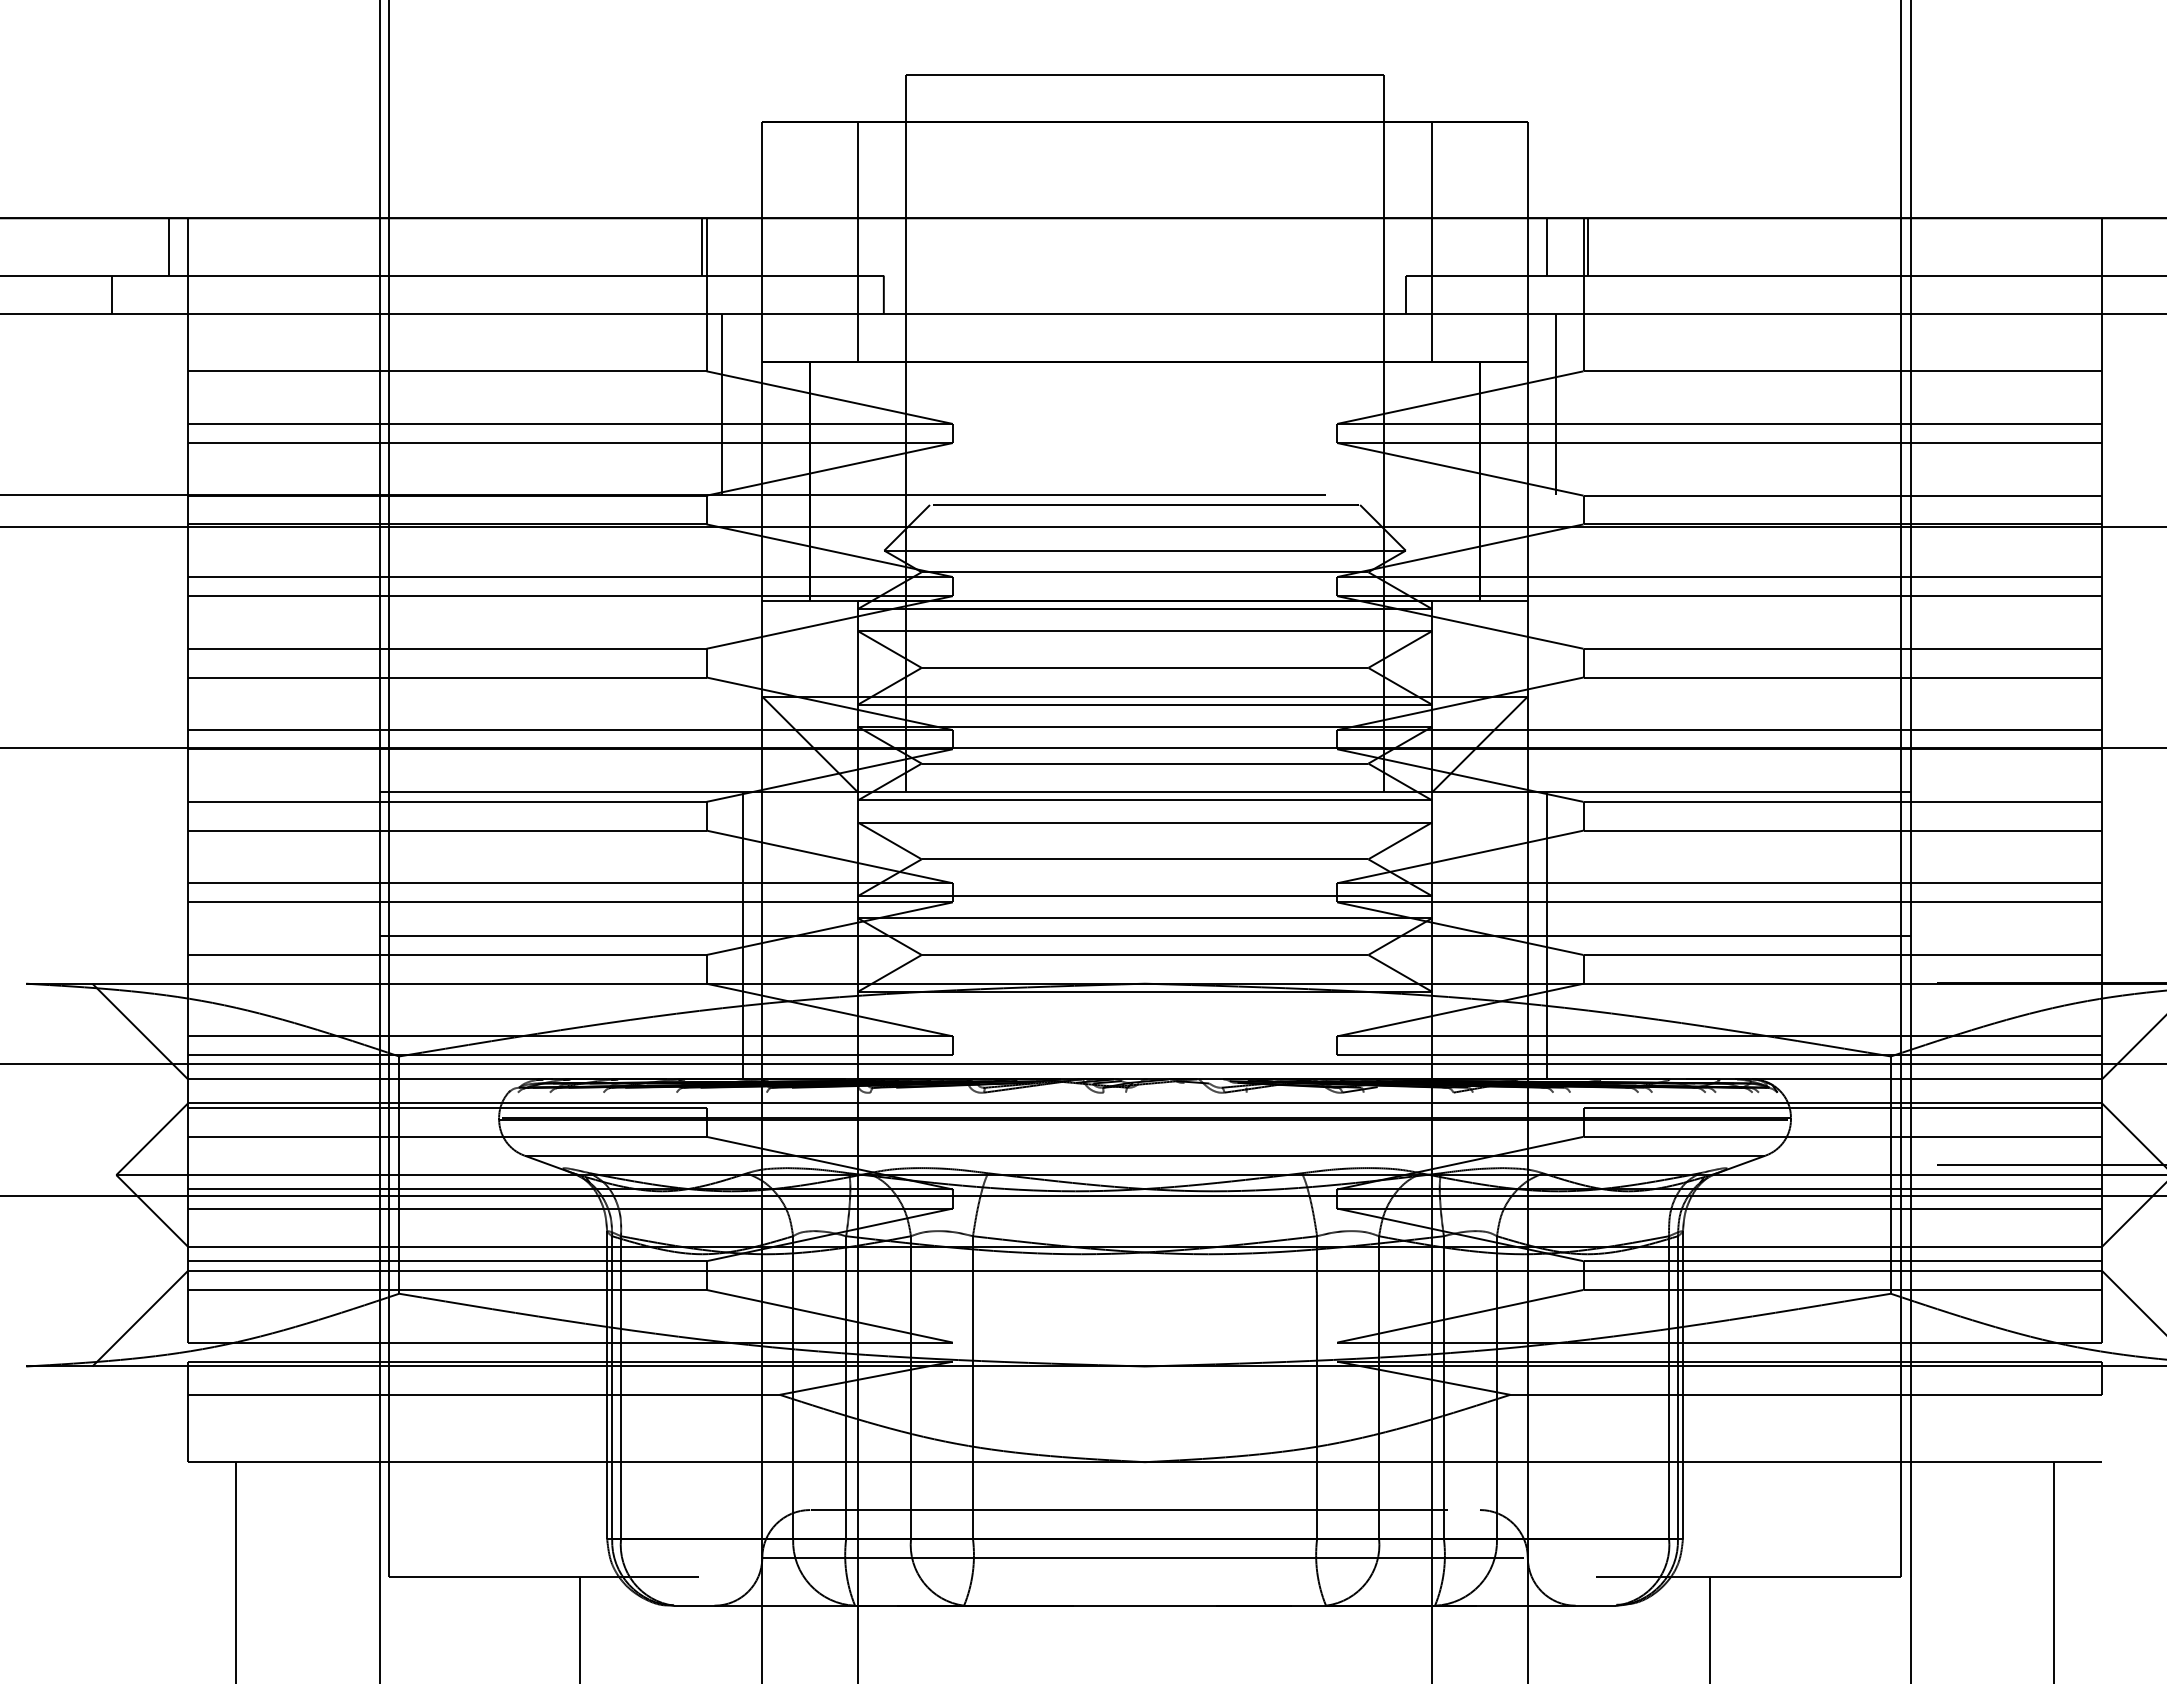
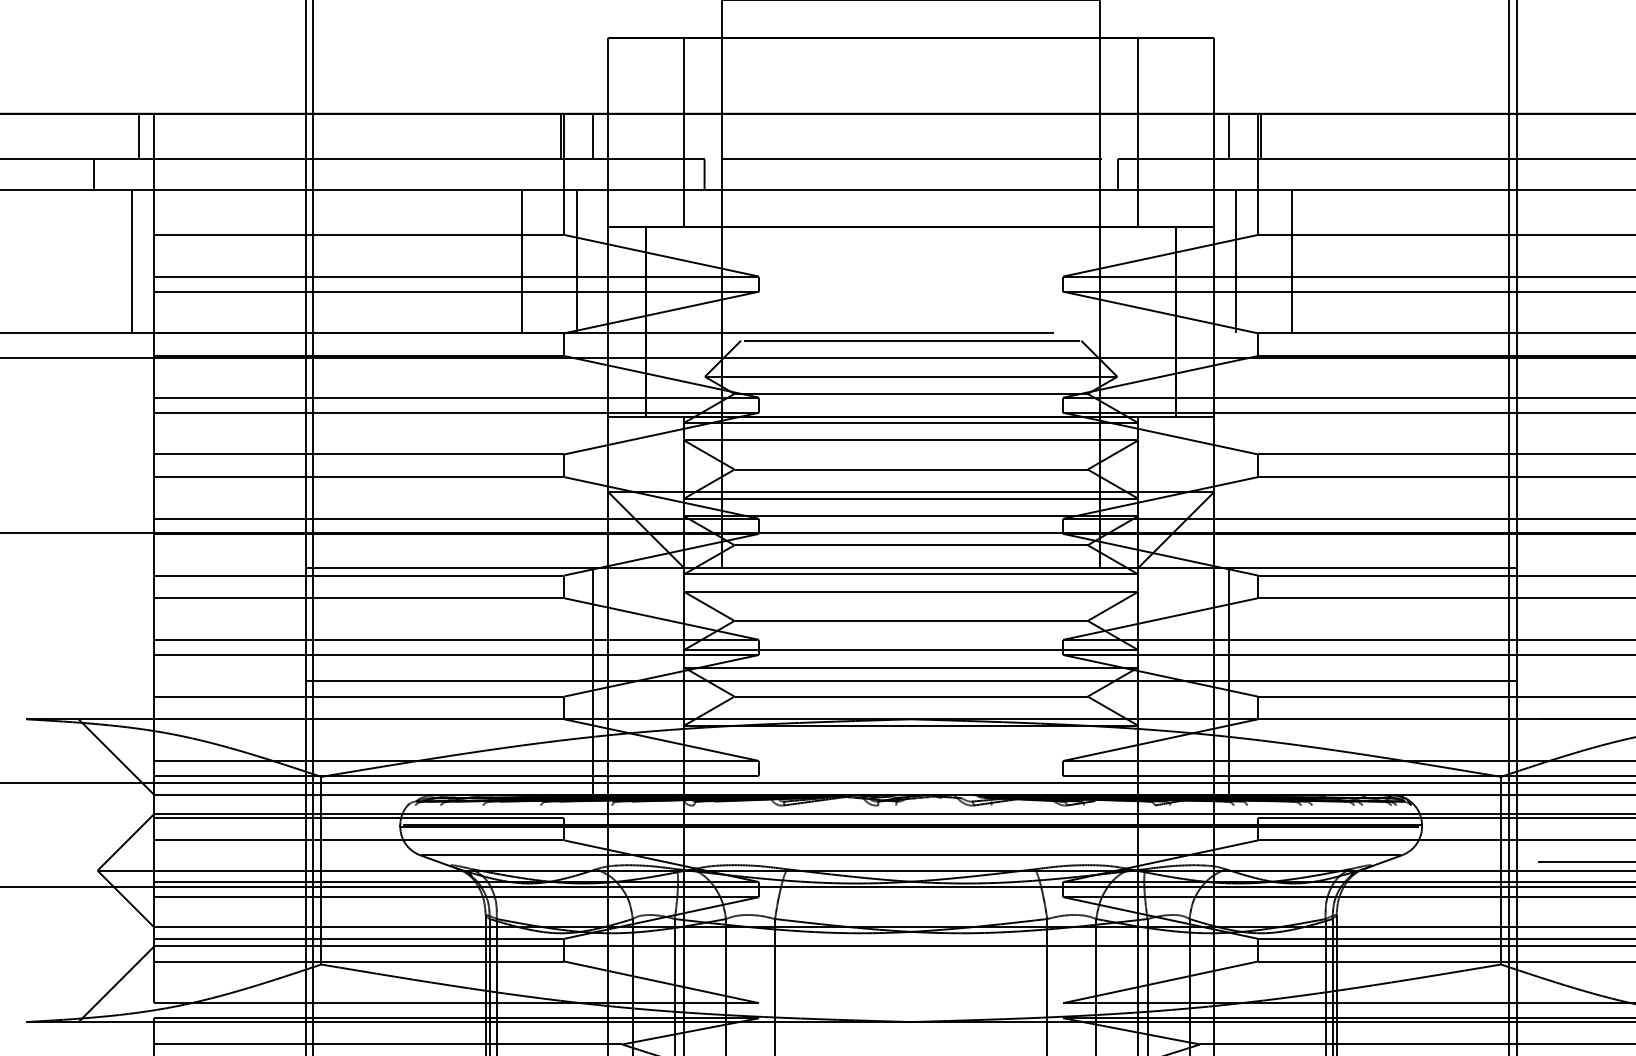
line: (743, 246) -> (593, 136), added
line: (1145, 275) -> (911, 159), added
line: (159, 404) -> (131, 261), added
line: (652, 404) -> (521, 261), added
line: (1625, 404) -> (1291, 261), added

